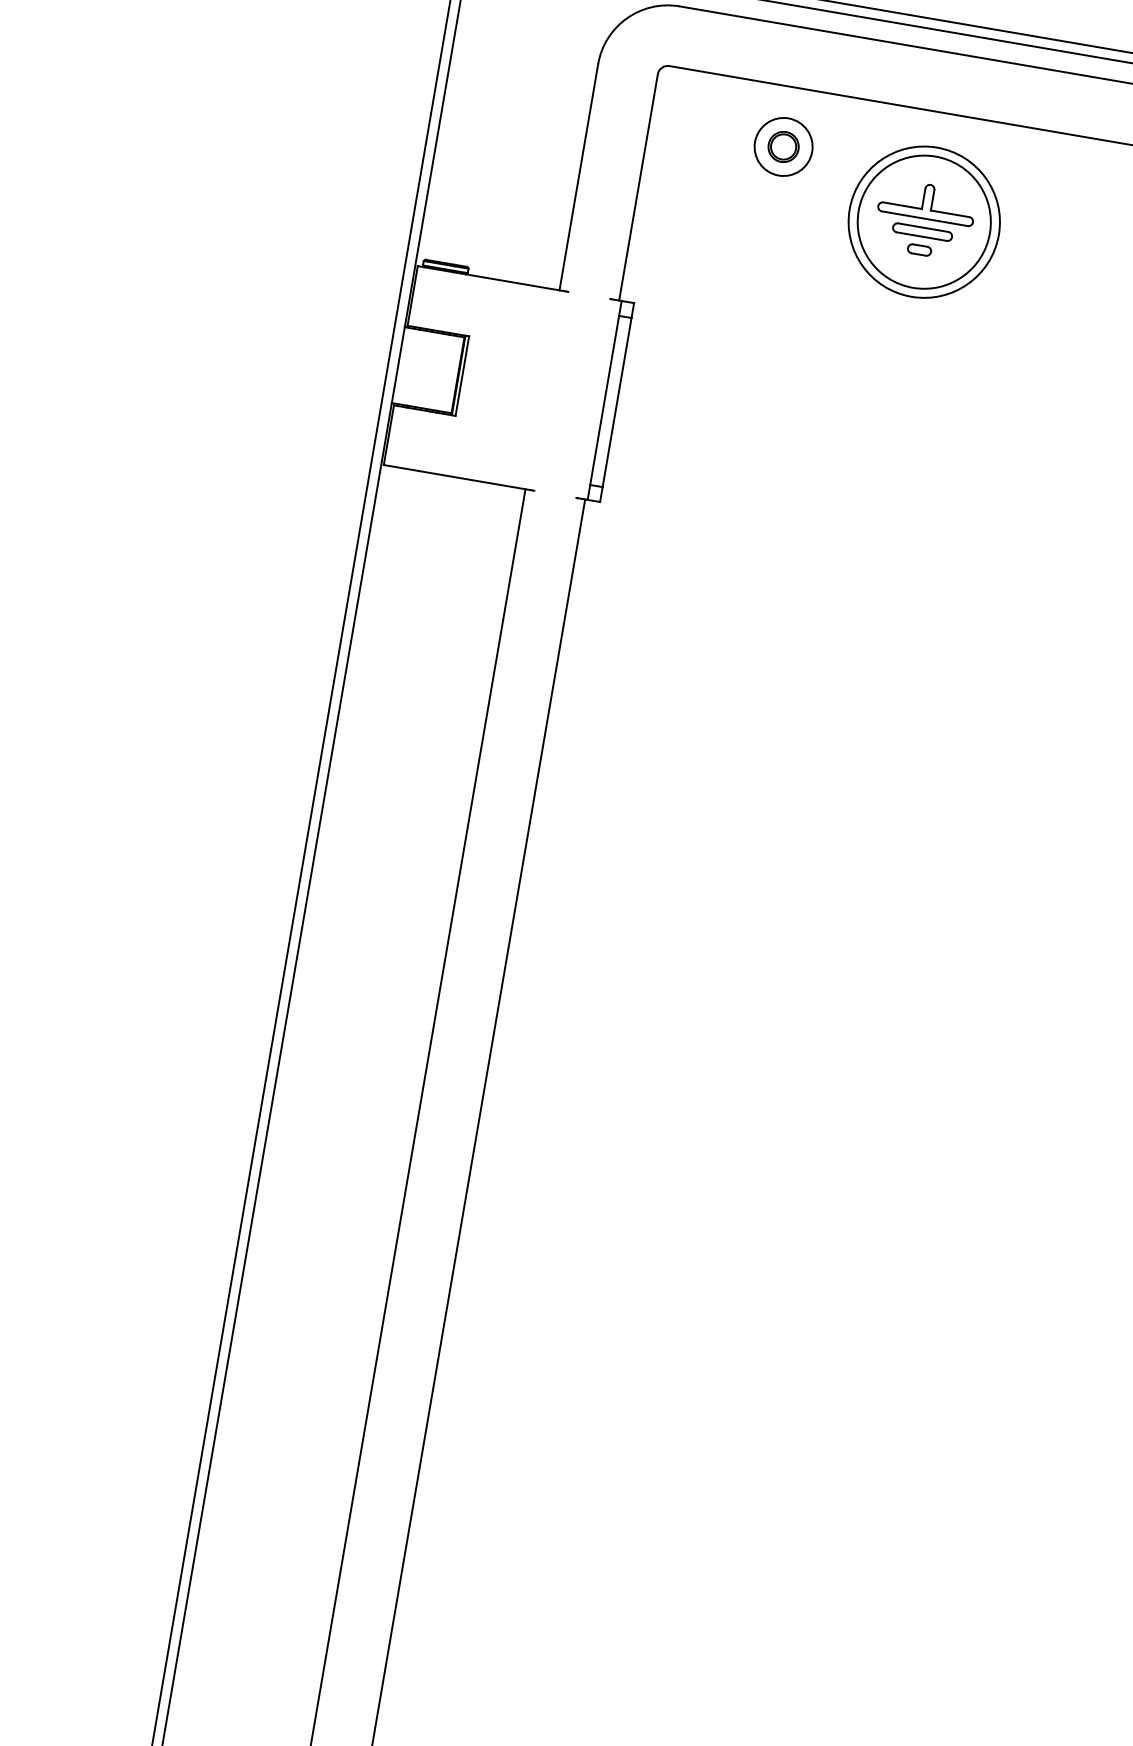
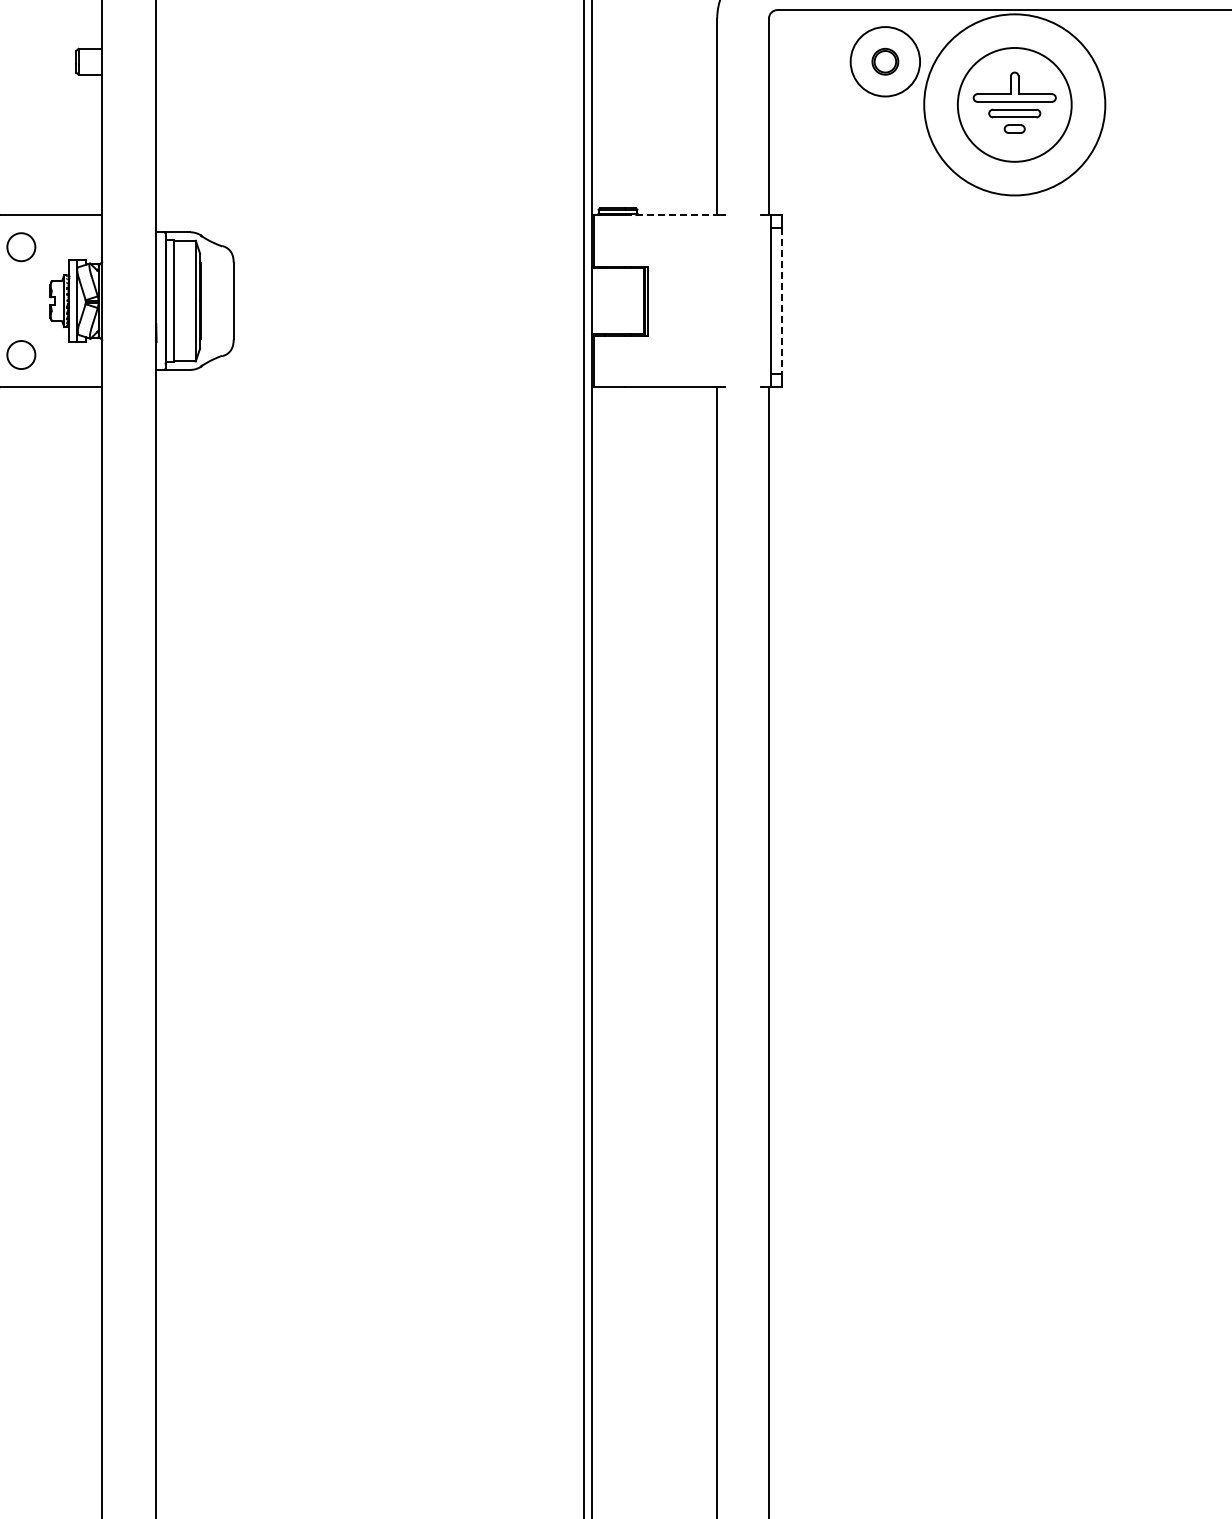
circle: (783, 146) -> (885, 61), size x1.4
circle: (924, 221) -> (1014, 104), size x1.4
line: (509, 281) -> (673, 214), solid -> dashed
line: (616, 402) -> (781, 301), solid -> dashed

